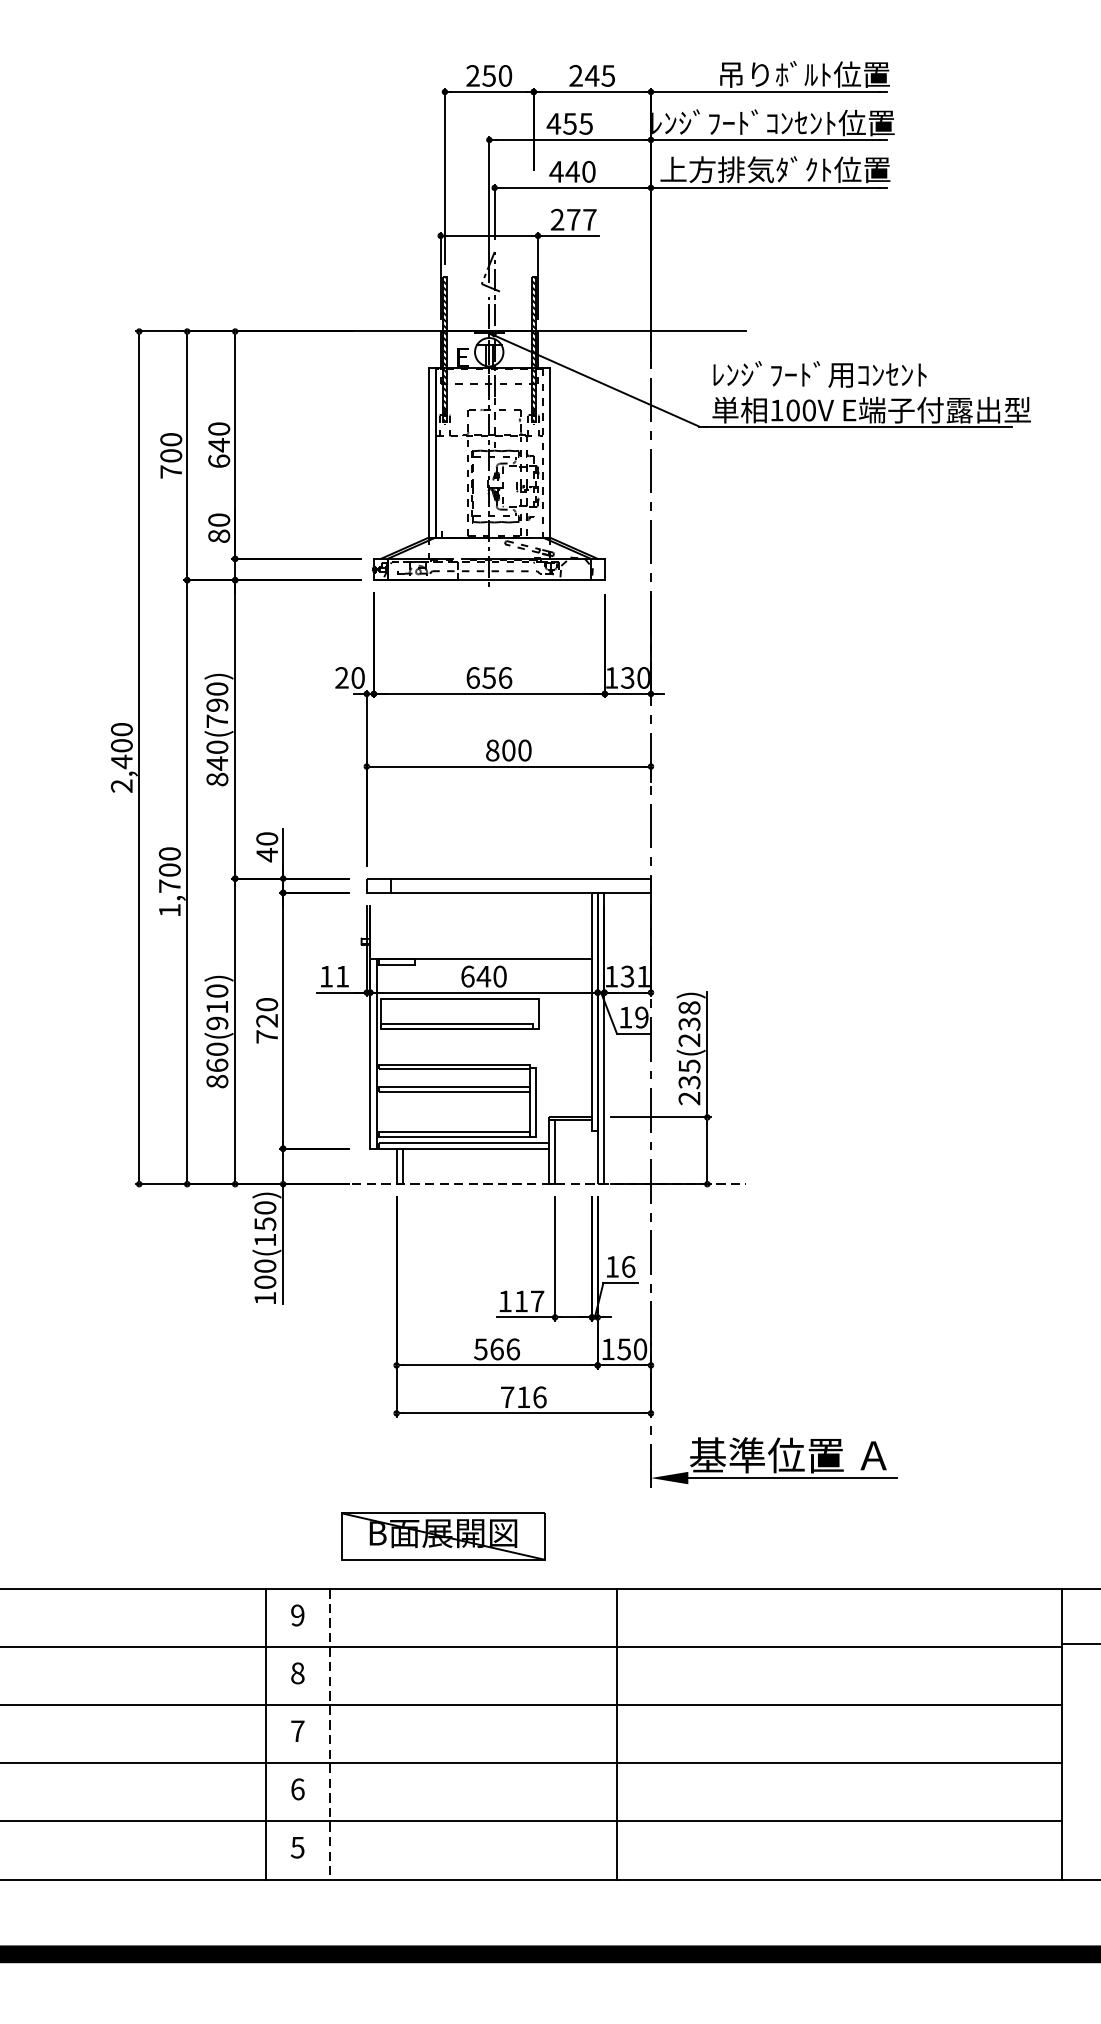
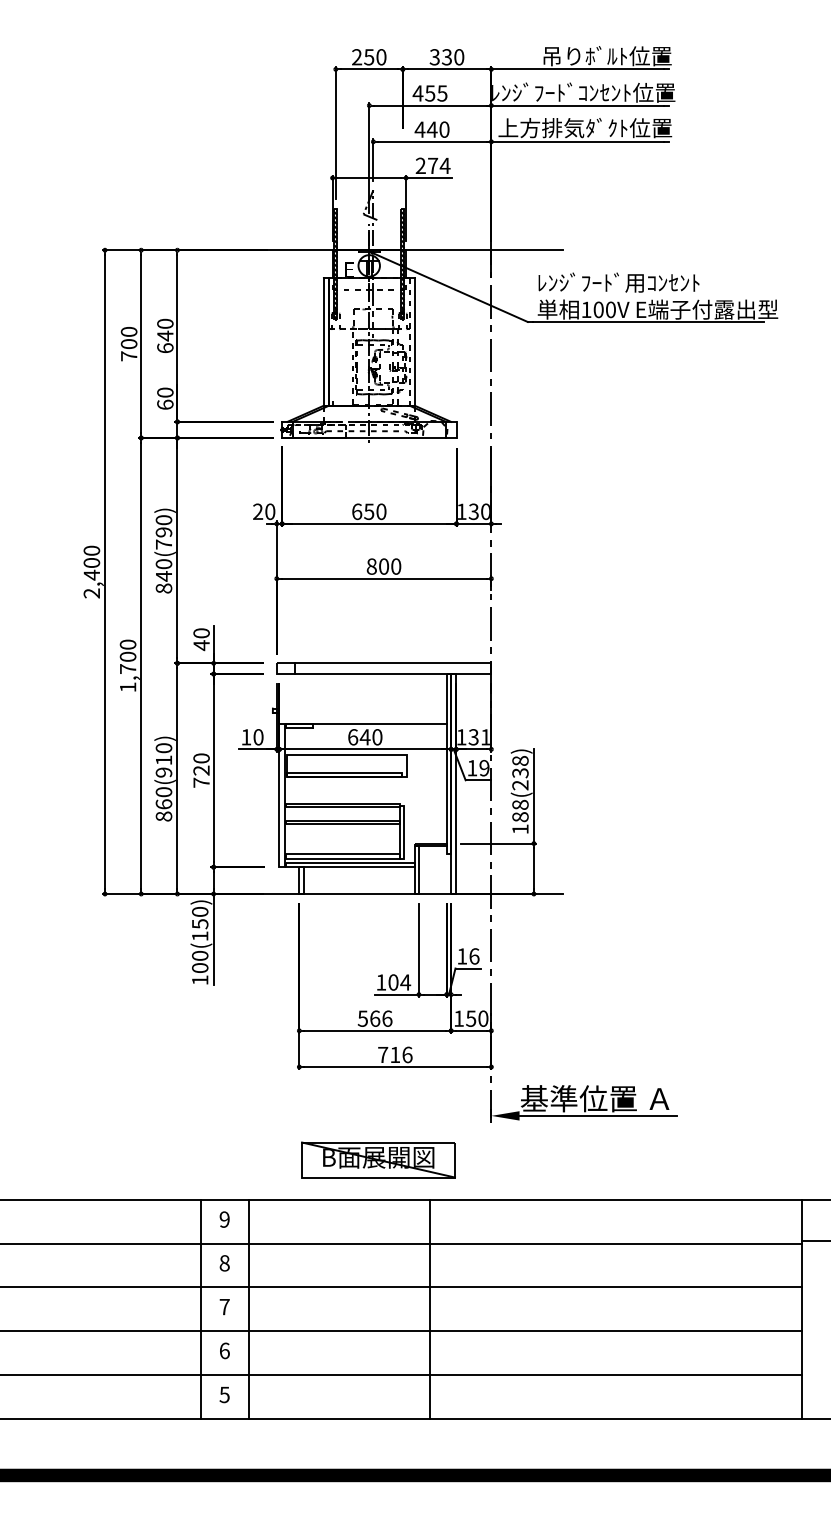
text: (591, 76) -> (446, 57), 245 -> 330
text: (588, 219) -> (444, 165), 277 -> 274
text: (219, 535) -> (165, 404), 80 -> 60
text: (505, 677) -> (381, 511), 656 -> 650
text: (342, 976) -> (258, 737), 11 -> 10
text: (689, 1081) -> (520, 816), 235(238) -> 188(238)
line: (520, 1184) -> (392, 894), dashed -> solid
text: (529, 1301) -> (399, 982), 117 -> 104
part: (443, 1535) -> (378, 1159), moved
line: (330, 1734) -> (249, 1309), dashed -> solid
line: (618, 1734) -> (430, 1309), moved

